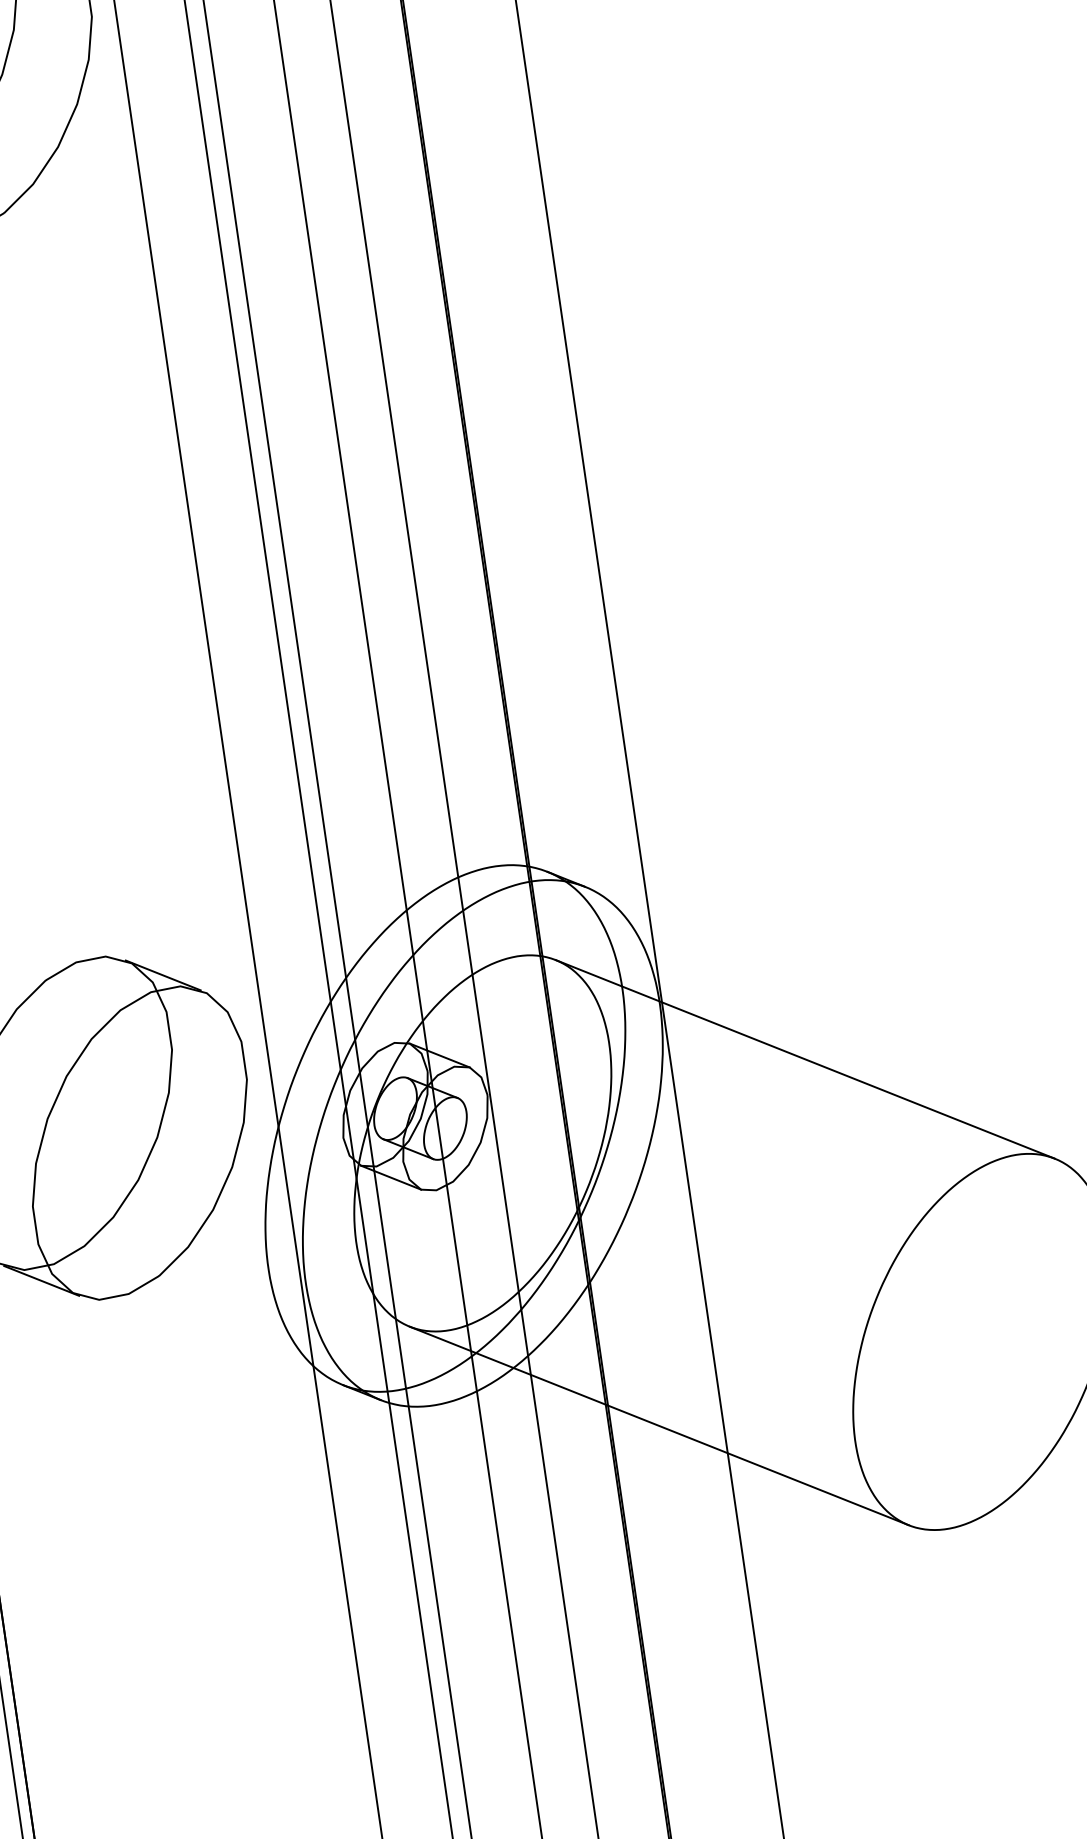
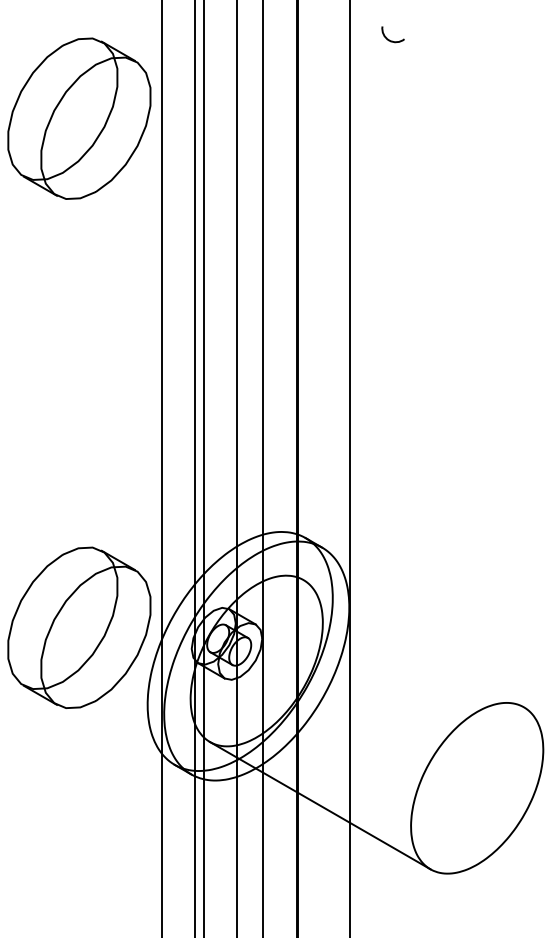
line: (804, 1059) -> (413, 643), removed

